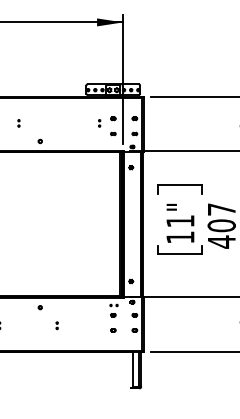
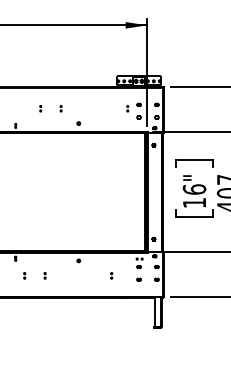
text: (180, 221) -> (194, 189), 11" -> 16"
part: (56, 325) -> (111, 275), moved

